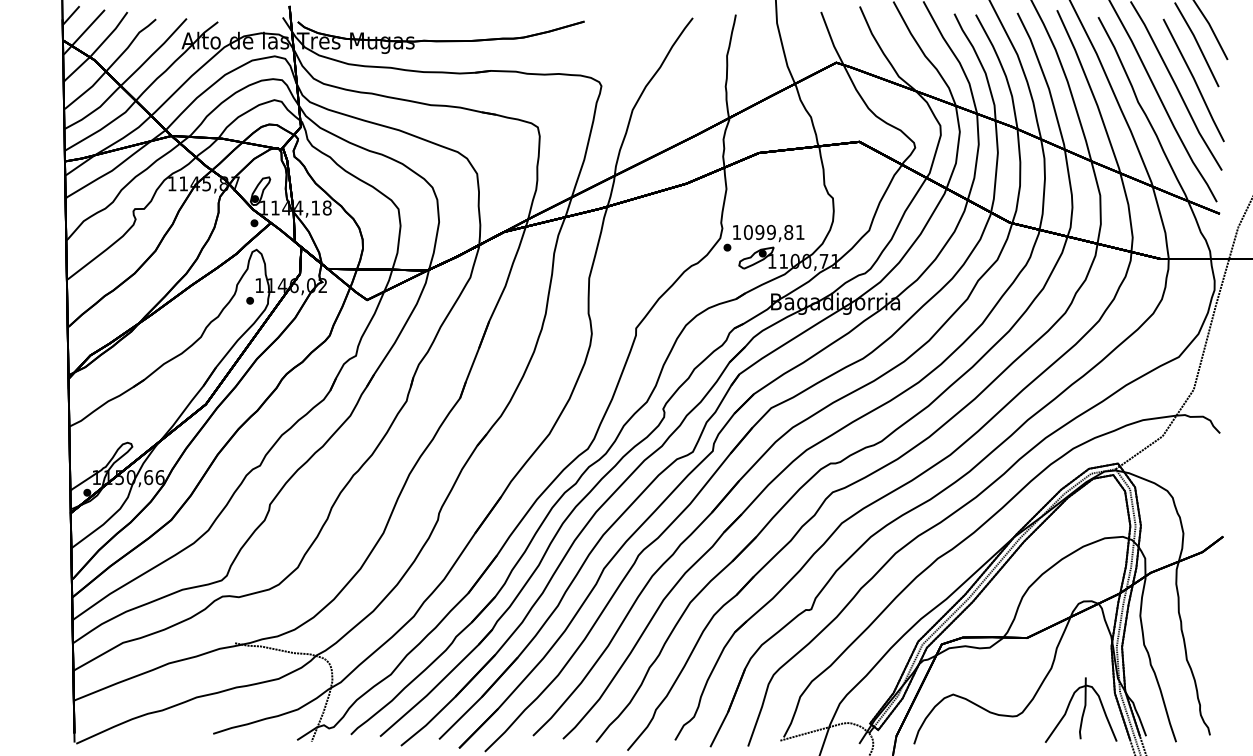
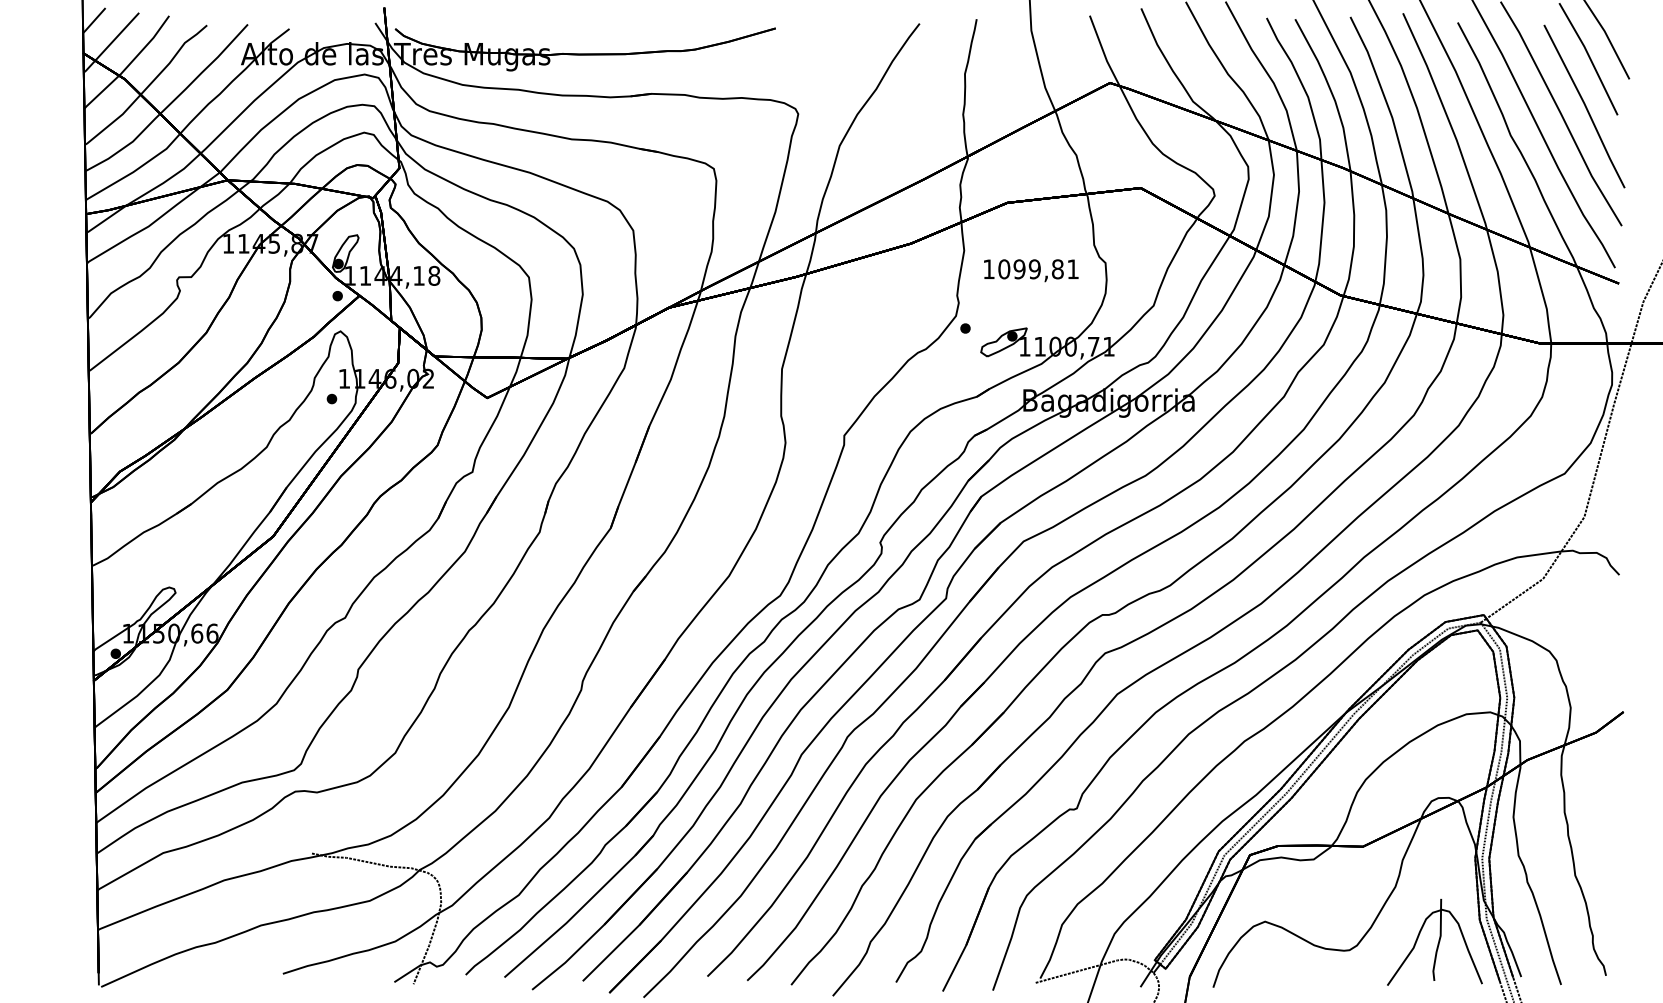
text: (768, 233) -> (1031, 270), moved

